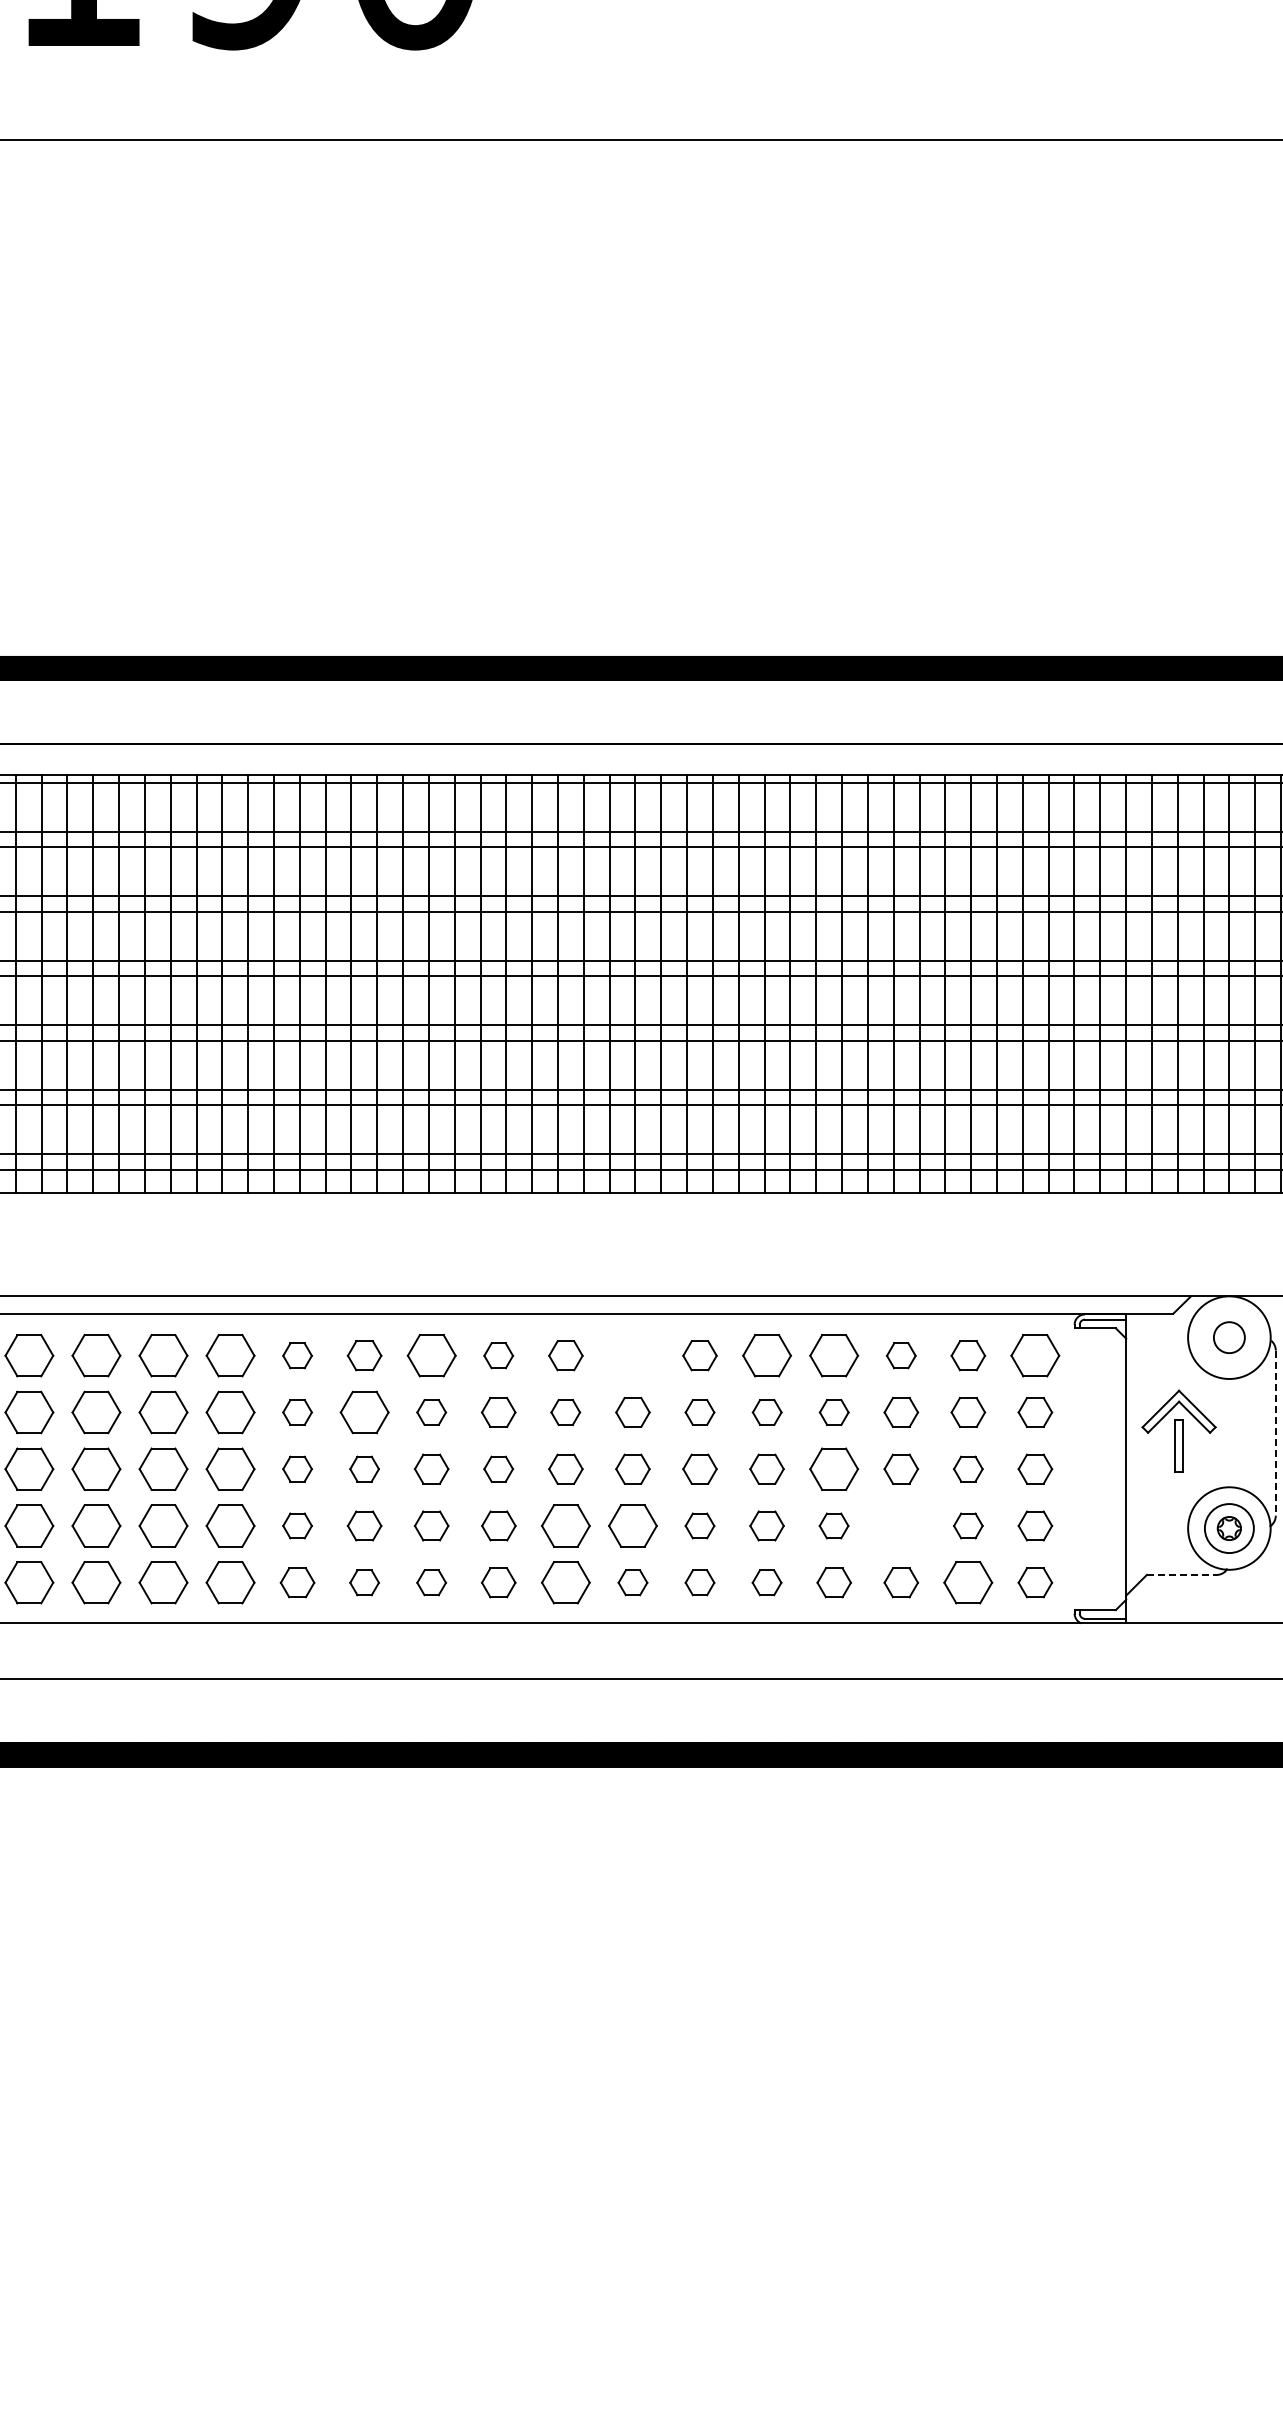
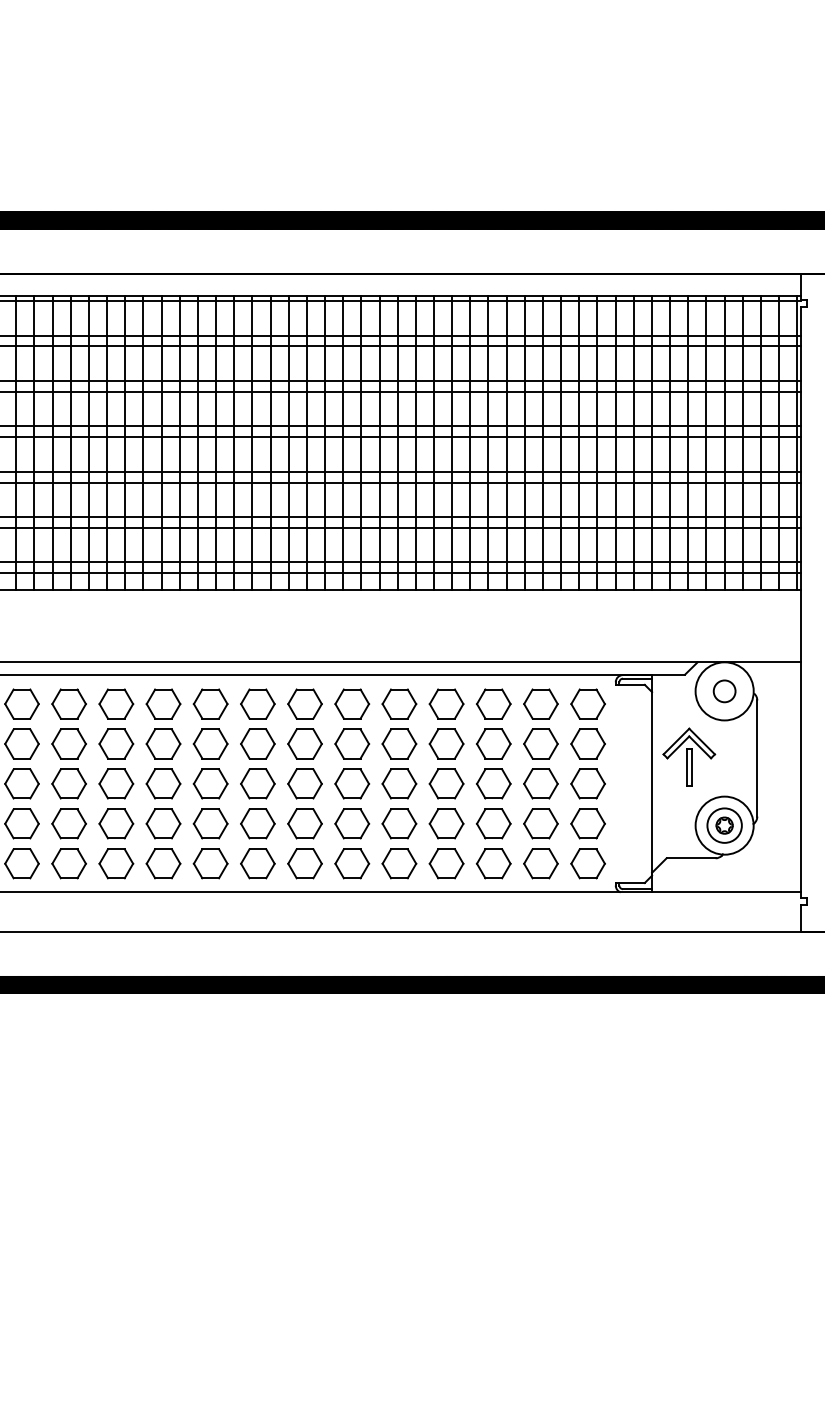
part: (297, 1355) -> (69, 703), size x1.67
part: (364, 1355) -> (116, 703), size x1.43
part: (498, 1355) -> (210, 703), size x1.67
part: (565, 1355) -> (257, 703), size x1.43
part: (632, 1355) -> (304, 703), added
part: (699, 1355) -> (351, 703), size x1.43
part: (901, 1355) -> (493, 703), size x1.67
part: (968, 1355) -> (541, 703), size x1.43
part: (297, 1412) -> (69, 744), size x1.67
part: (431, 1412) -> (163, 744), size x1.67
part: (498, 1412) -> (210, 744), size x1.43
part: (565, 1412) -> (257, 744), size x1.67
part: (632, 1412) -> (304, 744), size x1.43
part: (699, 1412) -> (351, 744), size x1.67
part: (767, 1412) -> (399, 744), size x1.67
part: (834, 1412) -> (446, 744), size x1.67
part: (901, 1412) -> (493, 744), size x1.43
part: (968, 1412) -> (541, 744), size x1.43
part: (1035, 1412) -> (588, 744), size x1.43
line: (1275, 1433) -> (757, 758), dashed -> solid
part: (297, 1468) -> (69, 783), size x1.67
part: (364, 1468) -> (116, 783), size x1.67
part: (431, 1468) -> (163, 783), size x1.43
part: (498, 1468) -> (210, 783), size x1.67
part: (565, 1468) -> (257, 783), size x1.43
part: (632, 1468) -> (304, 783), size x1.43
part: (699, 1468) -> (351, 783), size x1.43
part: (766, 1468) -> (399, 783), size x1.43
part: (901, 1468) -> (493, 783), size x1.43
part: (968, 1468) -> (541, 783), size x1.67
part: (1035, 1468) -> (588, 783), size x1.43
part: (297, 1525) -> (69, 823), size x1.67
part: (364, 1525) -> (116, 823), size x1.43
part: (431, 1525) -> (163, 823), size x1.43
part: (498, 1525) -> (210, 823), size x1.43
part: (699, 1525) -> (351, 823), size x1.67
part: (766, 1525) -> (399, 823), size x1.43
part: (833, 1525) -> (446, 823), size x1.67
part: (901, 1525) -> (493, 823), added
part: (968, 1525) -> (541, 823), size x1.67
part: (1035, 1525) -> (588, 823), size x1.43
line: (1181, 1574) -> (690, 857), dashed -> solid
part: (297, 1582) -> (69, 863), size x1.43
part: (364, 1582) -> (116, 863), size x1.67
part: (431, 1582) -> (163, 863), size x1.67
part: (498, 1582) -> (210, 863), size x1.43
part: (632, 1582) -> (304, 863), size x1.67
part: (699, 1582) -> (351, 863), size x1.67
part: (766, 1582) -> (399, 863), size x1.67
part: (834, 1582) -> (446, 863), size x1.43
part: (901, 1582) -> (493, 863), size x1.43
part: (1035, 1582) -> (588, 863), size x1.43

